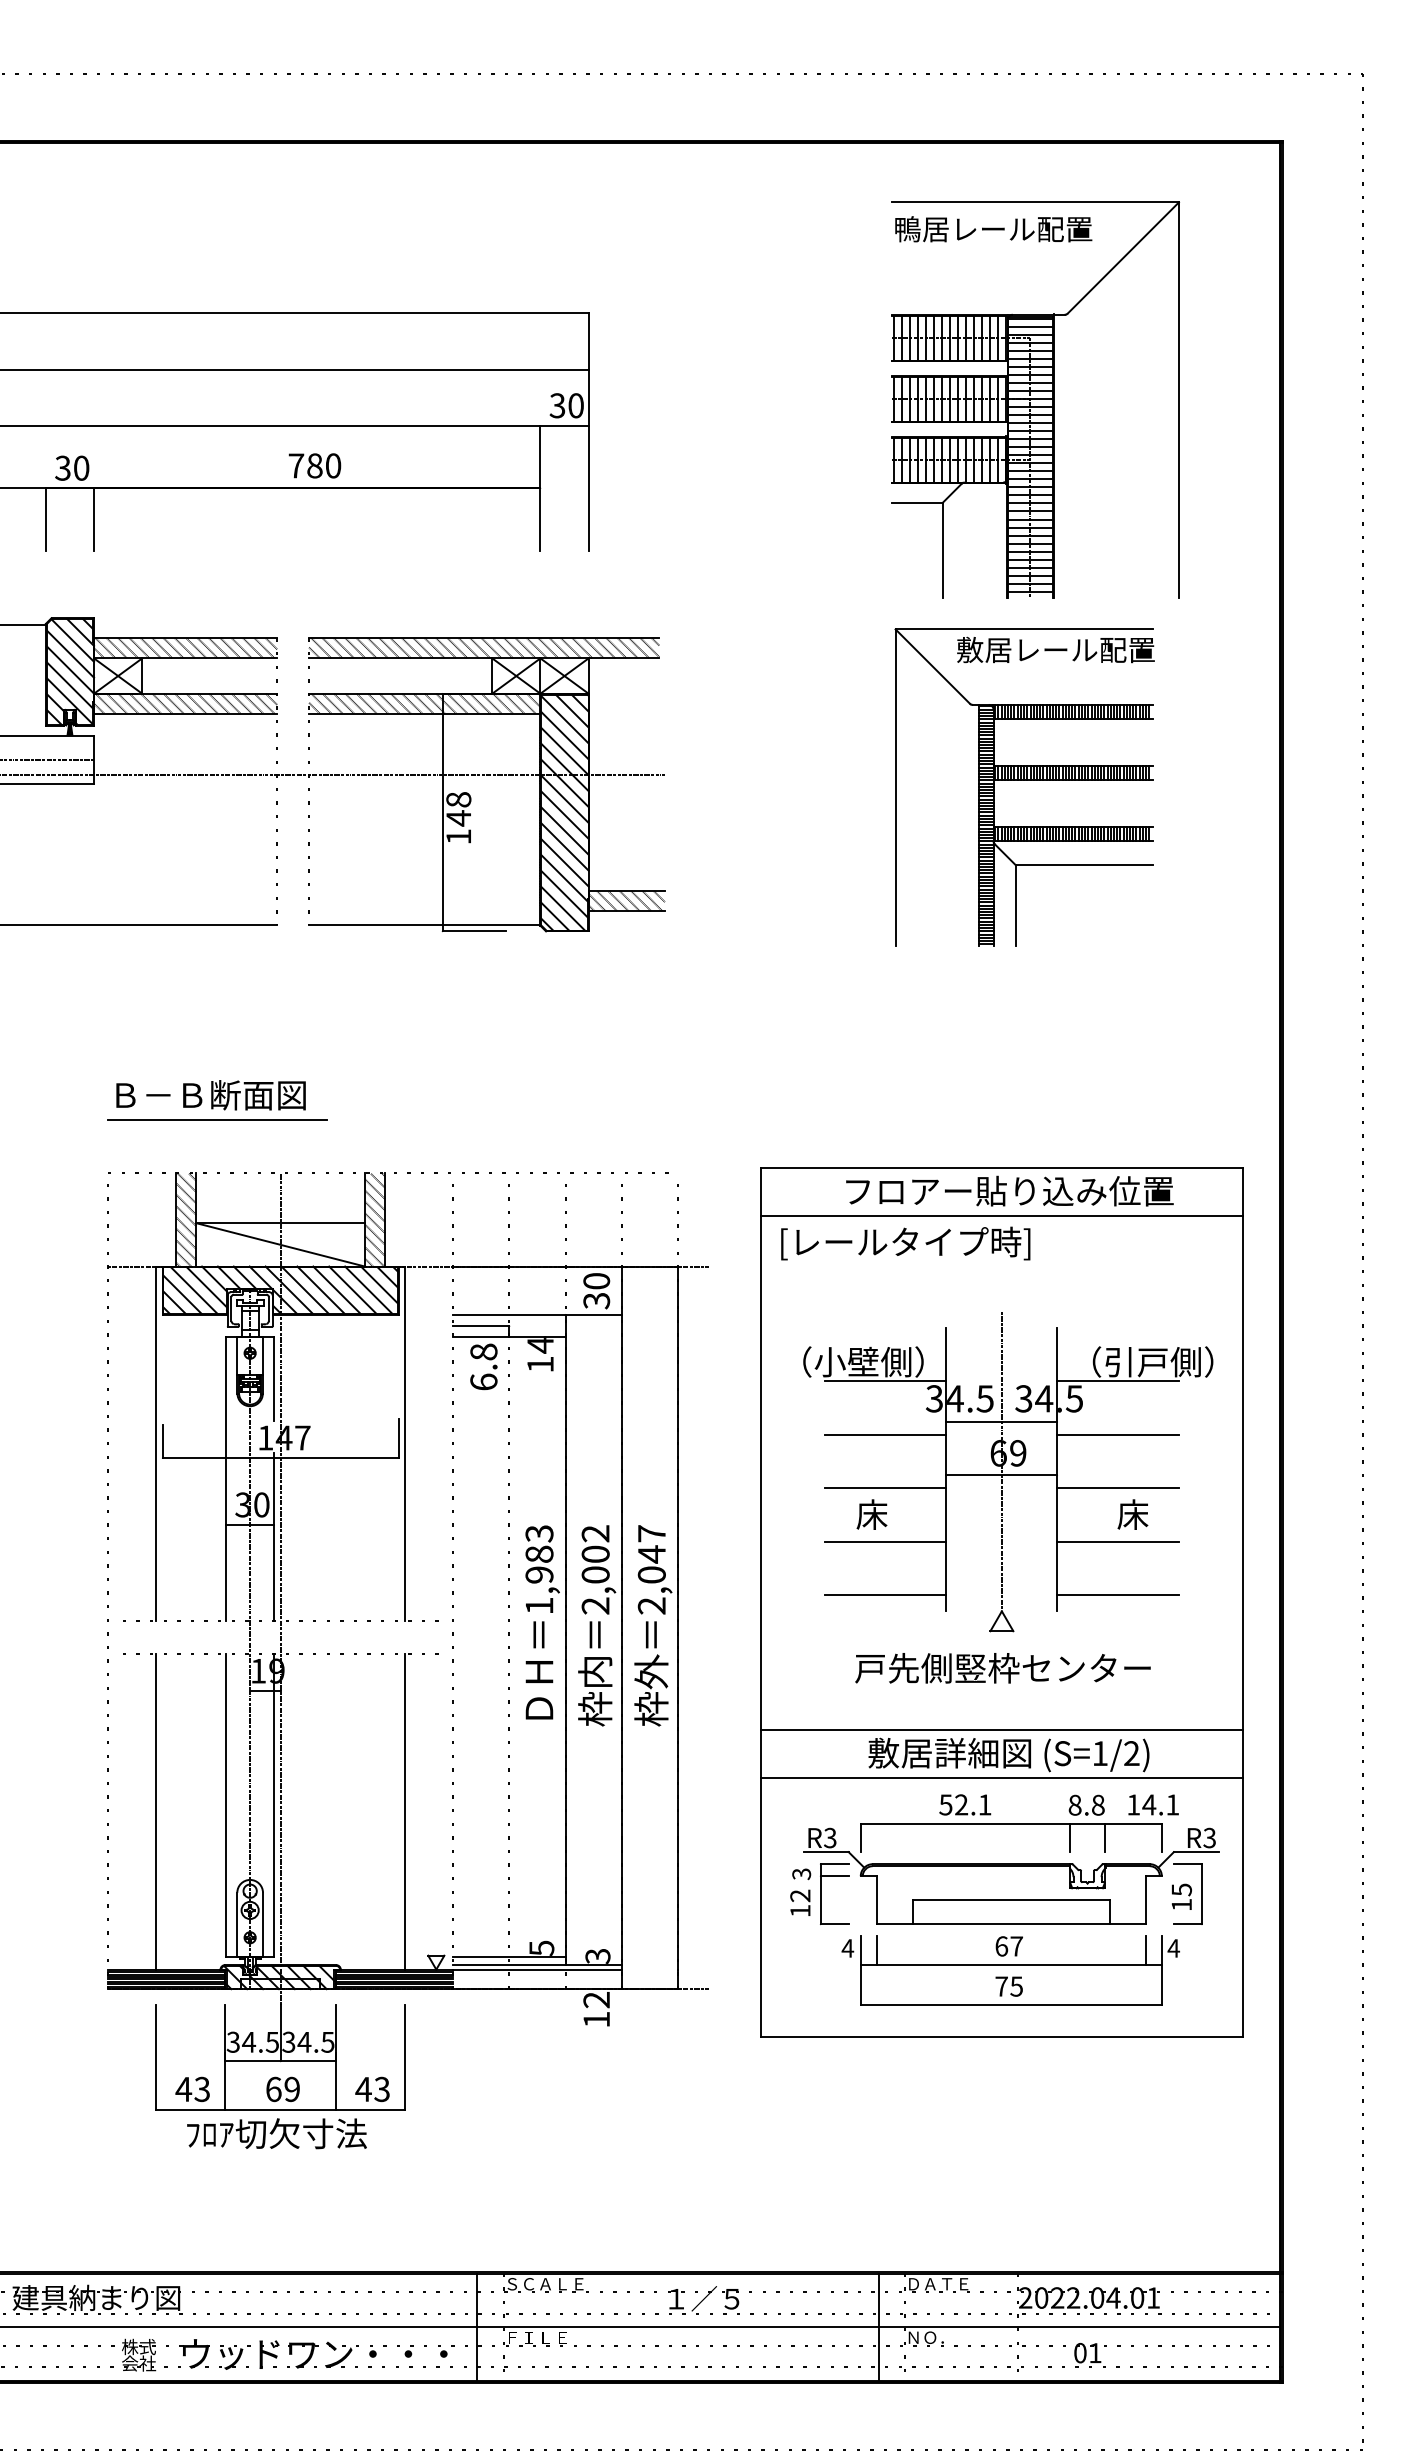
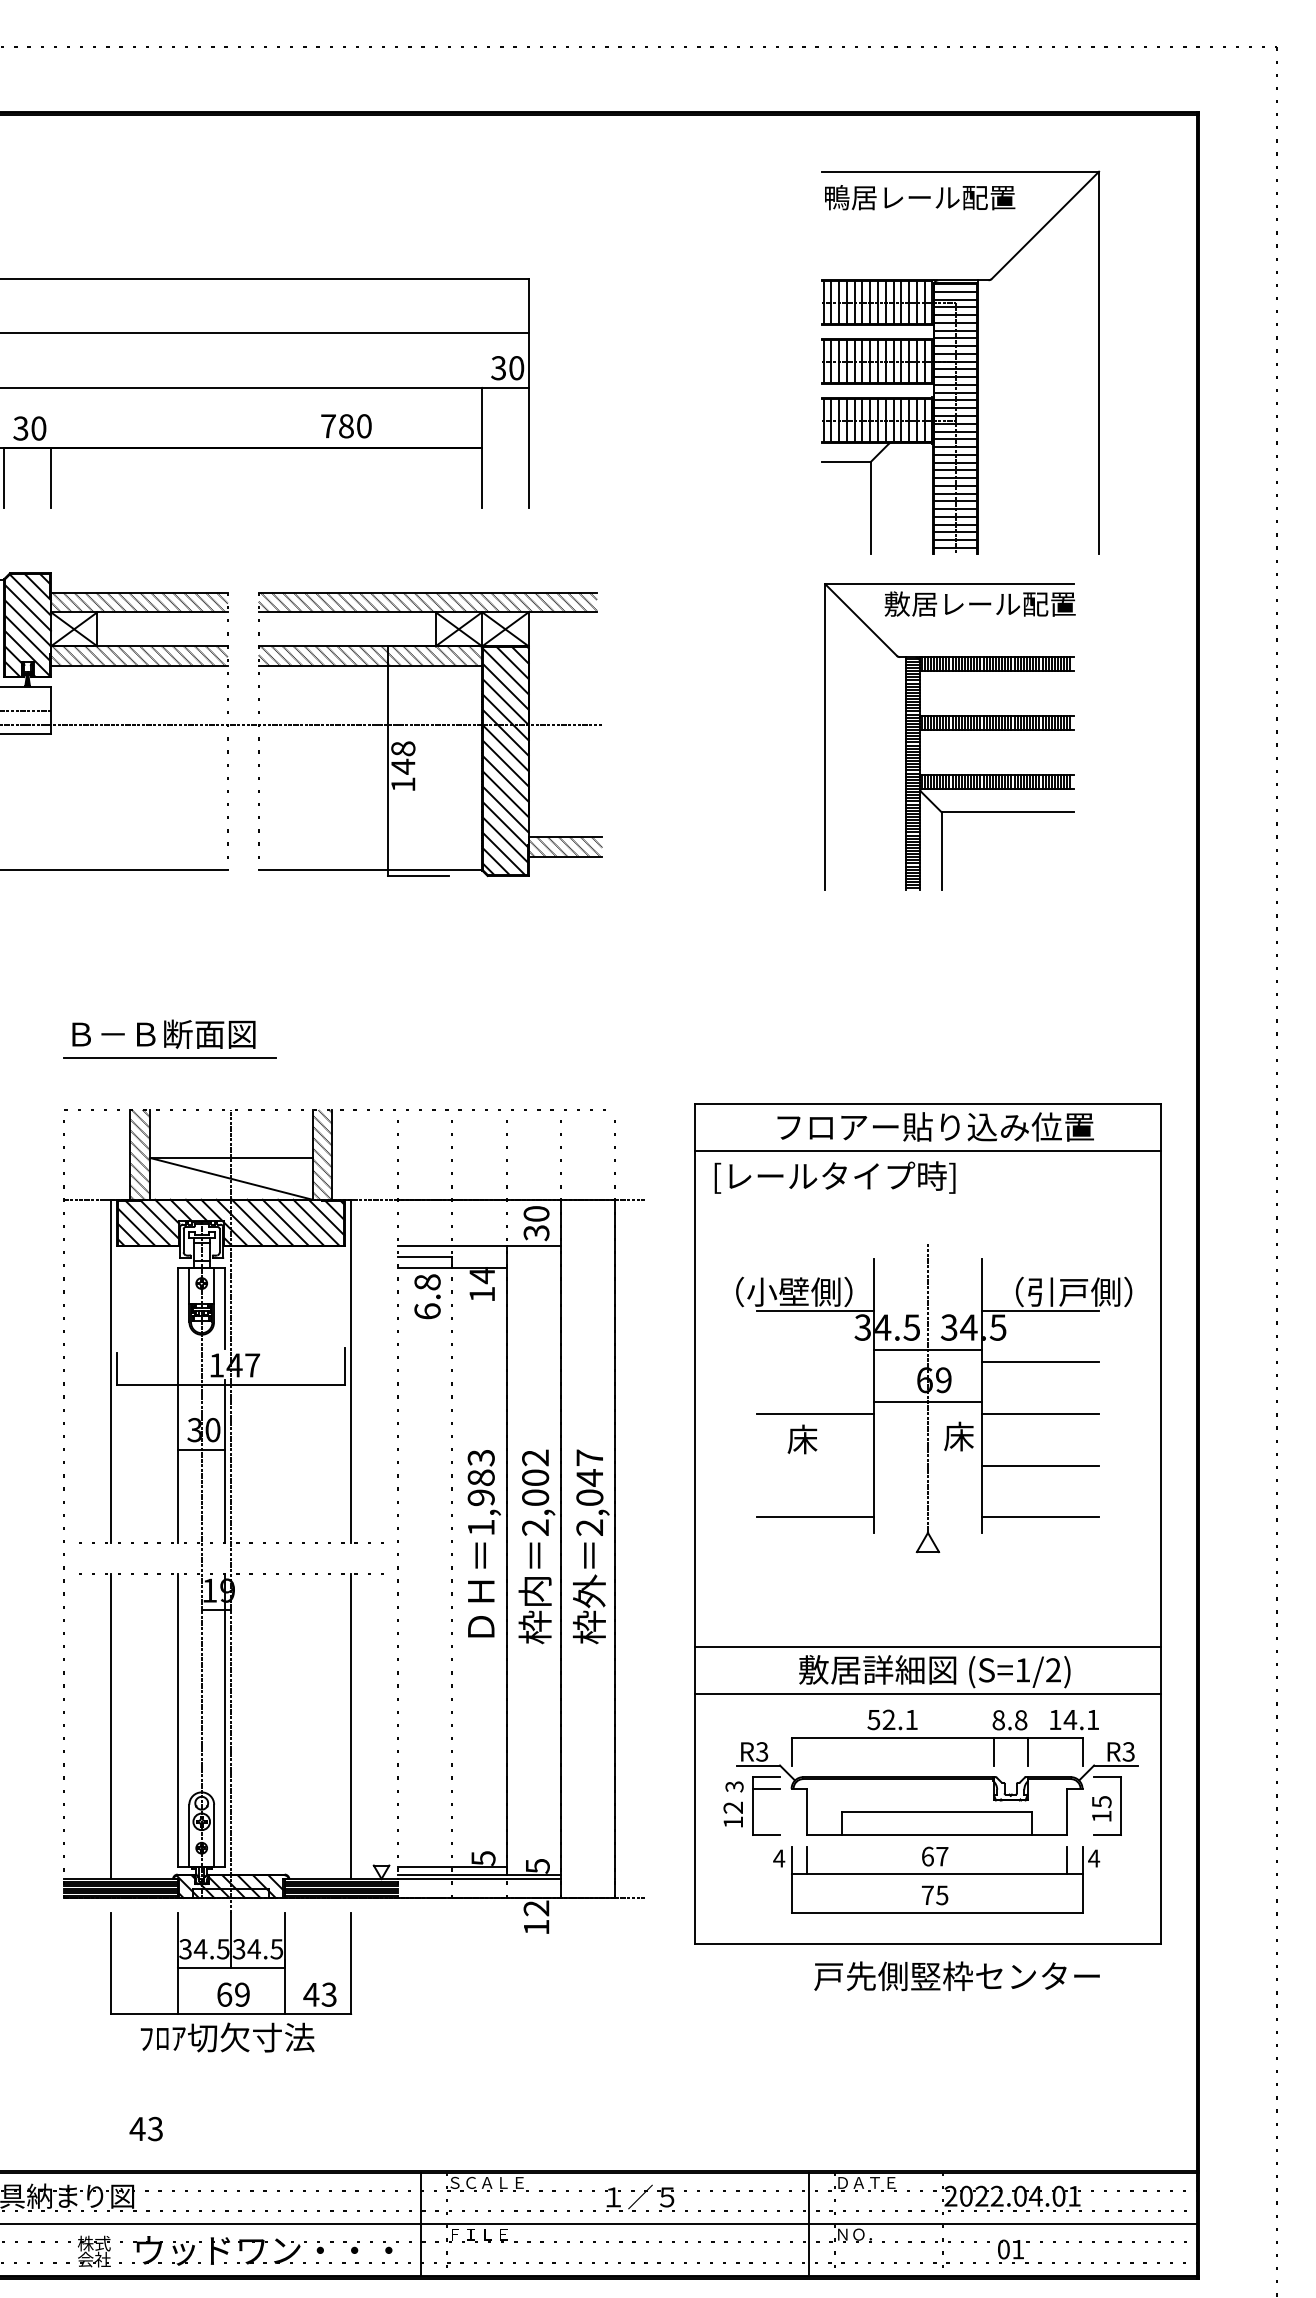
text: (314, 465) -> (346, 425), moved
line: (885, 1434) -> (815, 1362), removed
text: (1132, 1514) -> (958, 1436), moved
line: (885, 1541) -> (815, 1465), removed
text: (1002, 1668) -> (956, 1976), moved
text: (597, 1955) -> (537, 1865), 3 -> 5
text: (192, 2088) -> (146, 2128), moved

